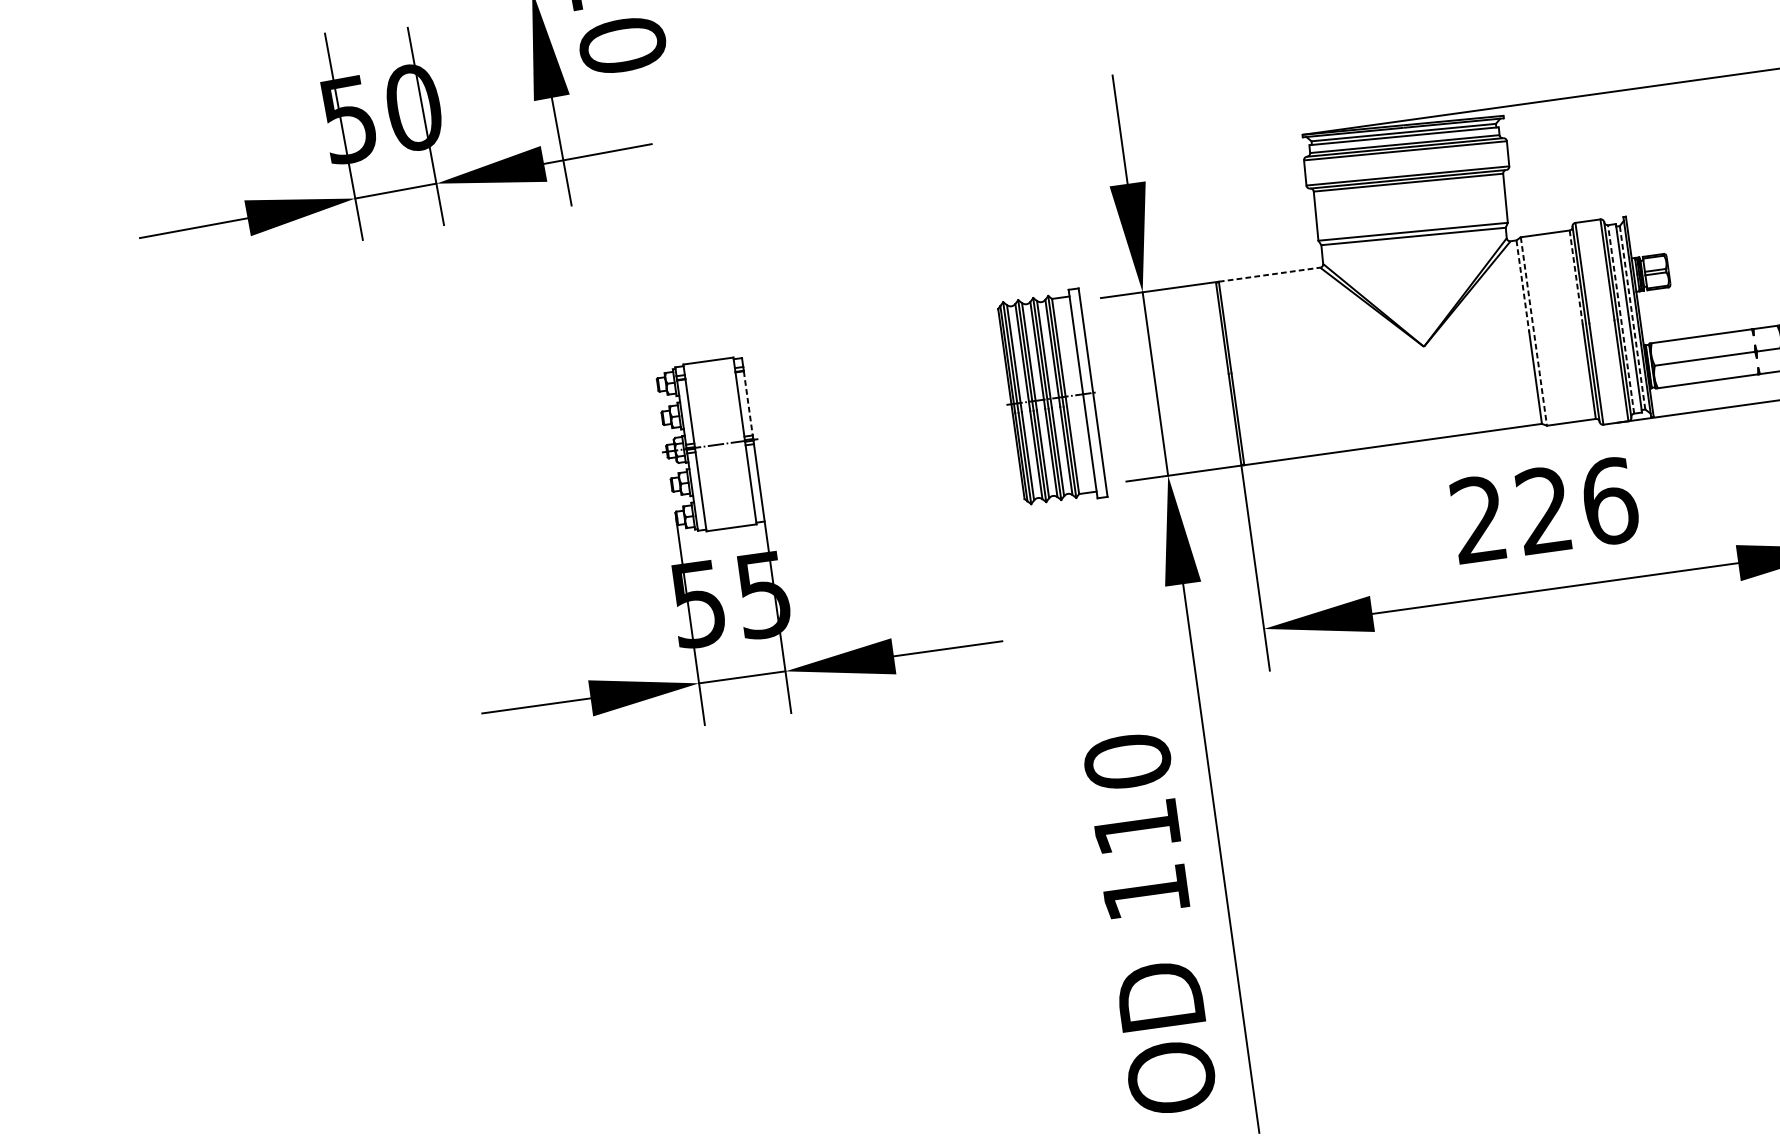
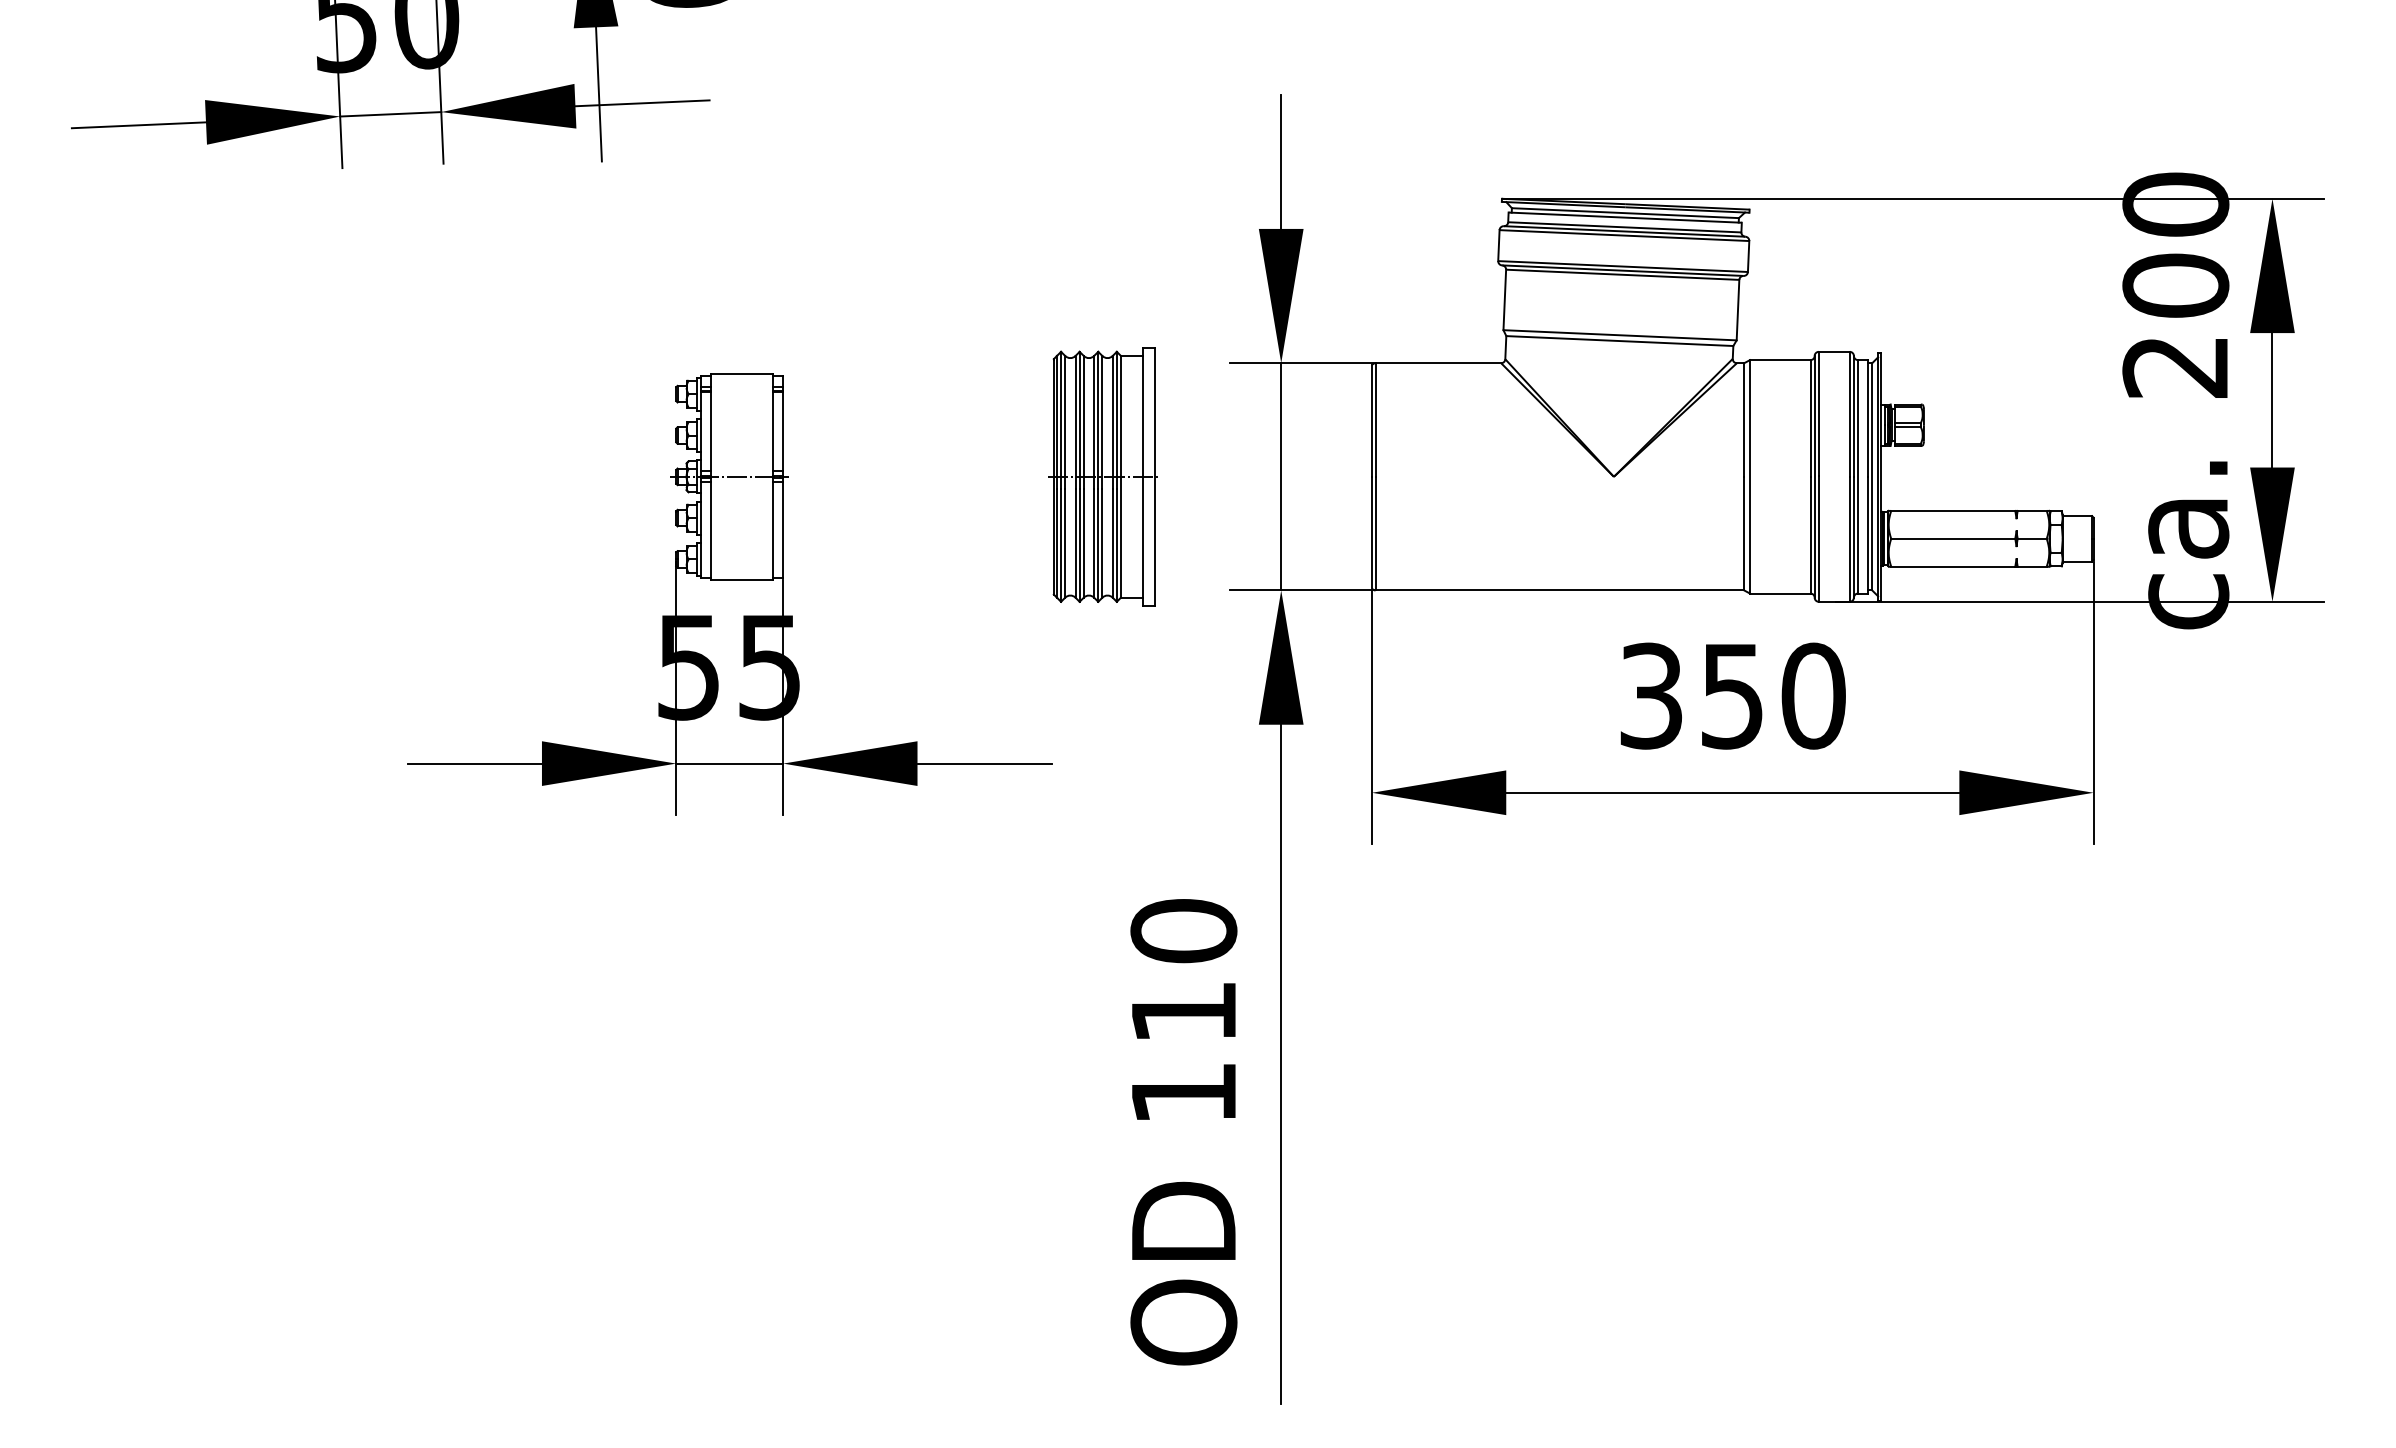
line: (1269, 274) -> (1438, 363), dashed -> solid
line: (1576, 277) -> (1810, 418), dashed -> solid
line: (1523, 286) -> (1744, 420), dashed -> solid
line: (1632, 317) -> (1872, 476), dashed -> solid
line: (1621, 319) -> (1858, 476), dashed -> solid
line: (1534, 331) -> (1750, 476), dashed -> solid
part: (1050, 398) -> (1102, 476), moved
line: (748, 403) -> (783, 431), dashed -> solid
text: (1545, 509) -> (1733, 695), 226 -> 350

